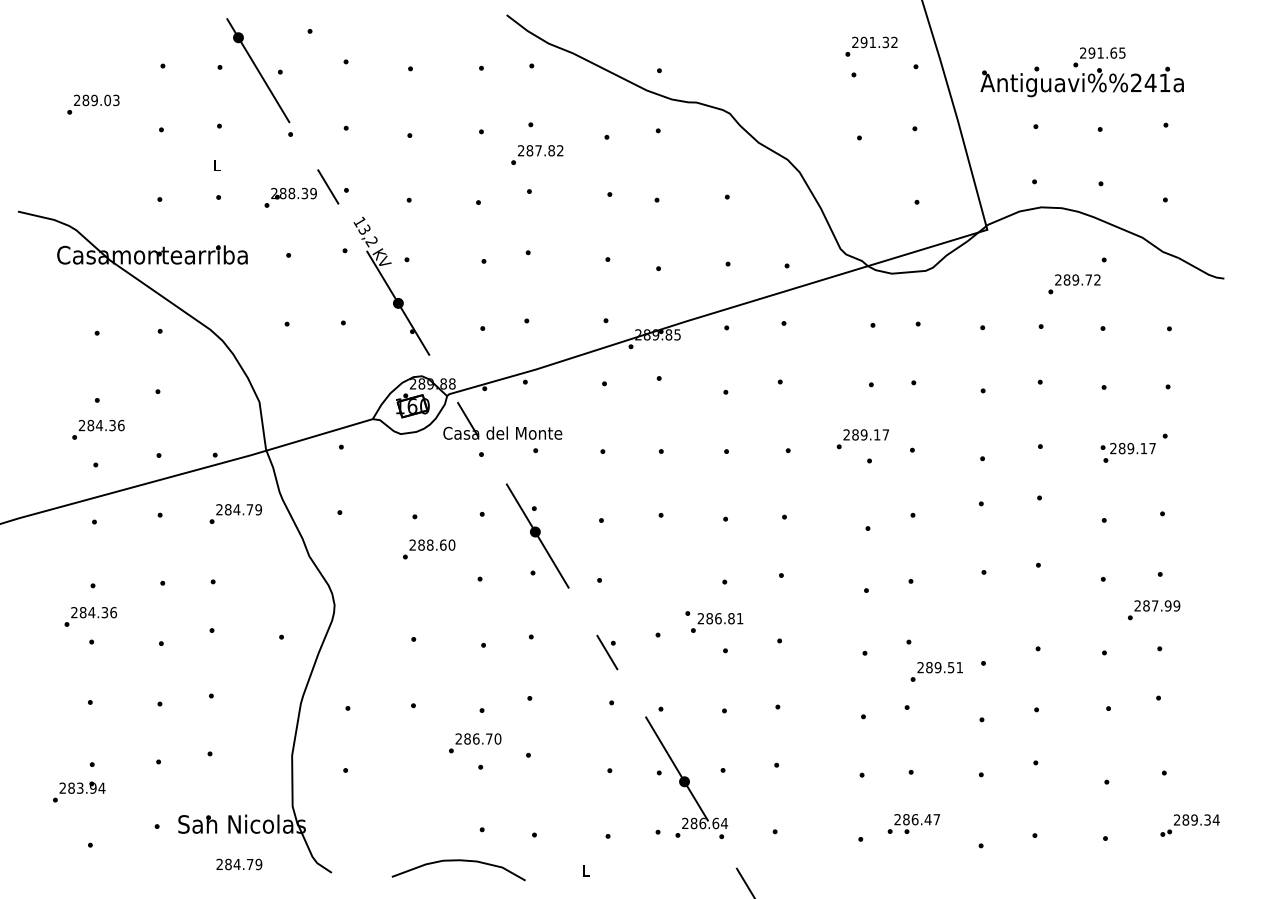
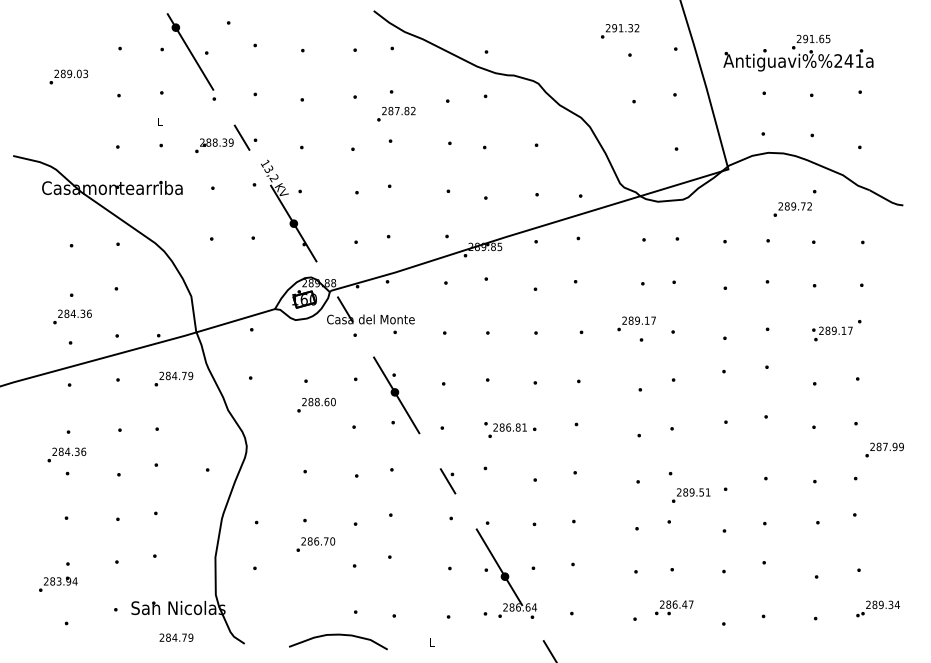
text: (871, 46) -> (620, 31), moved
text: (1154, 610) -> (884, 450), moved
text: (714, 621) -> (505, 429), moved
text: (475, 743) -> (316, 544), moved

